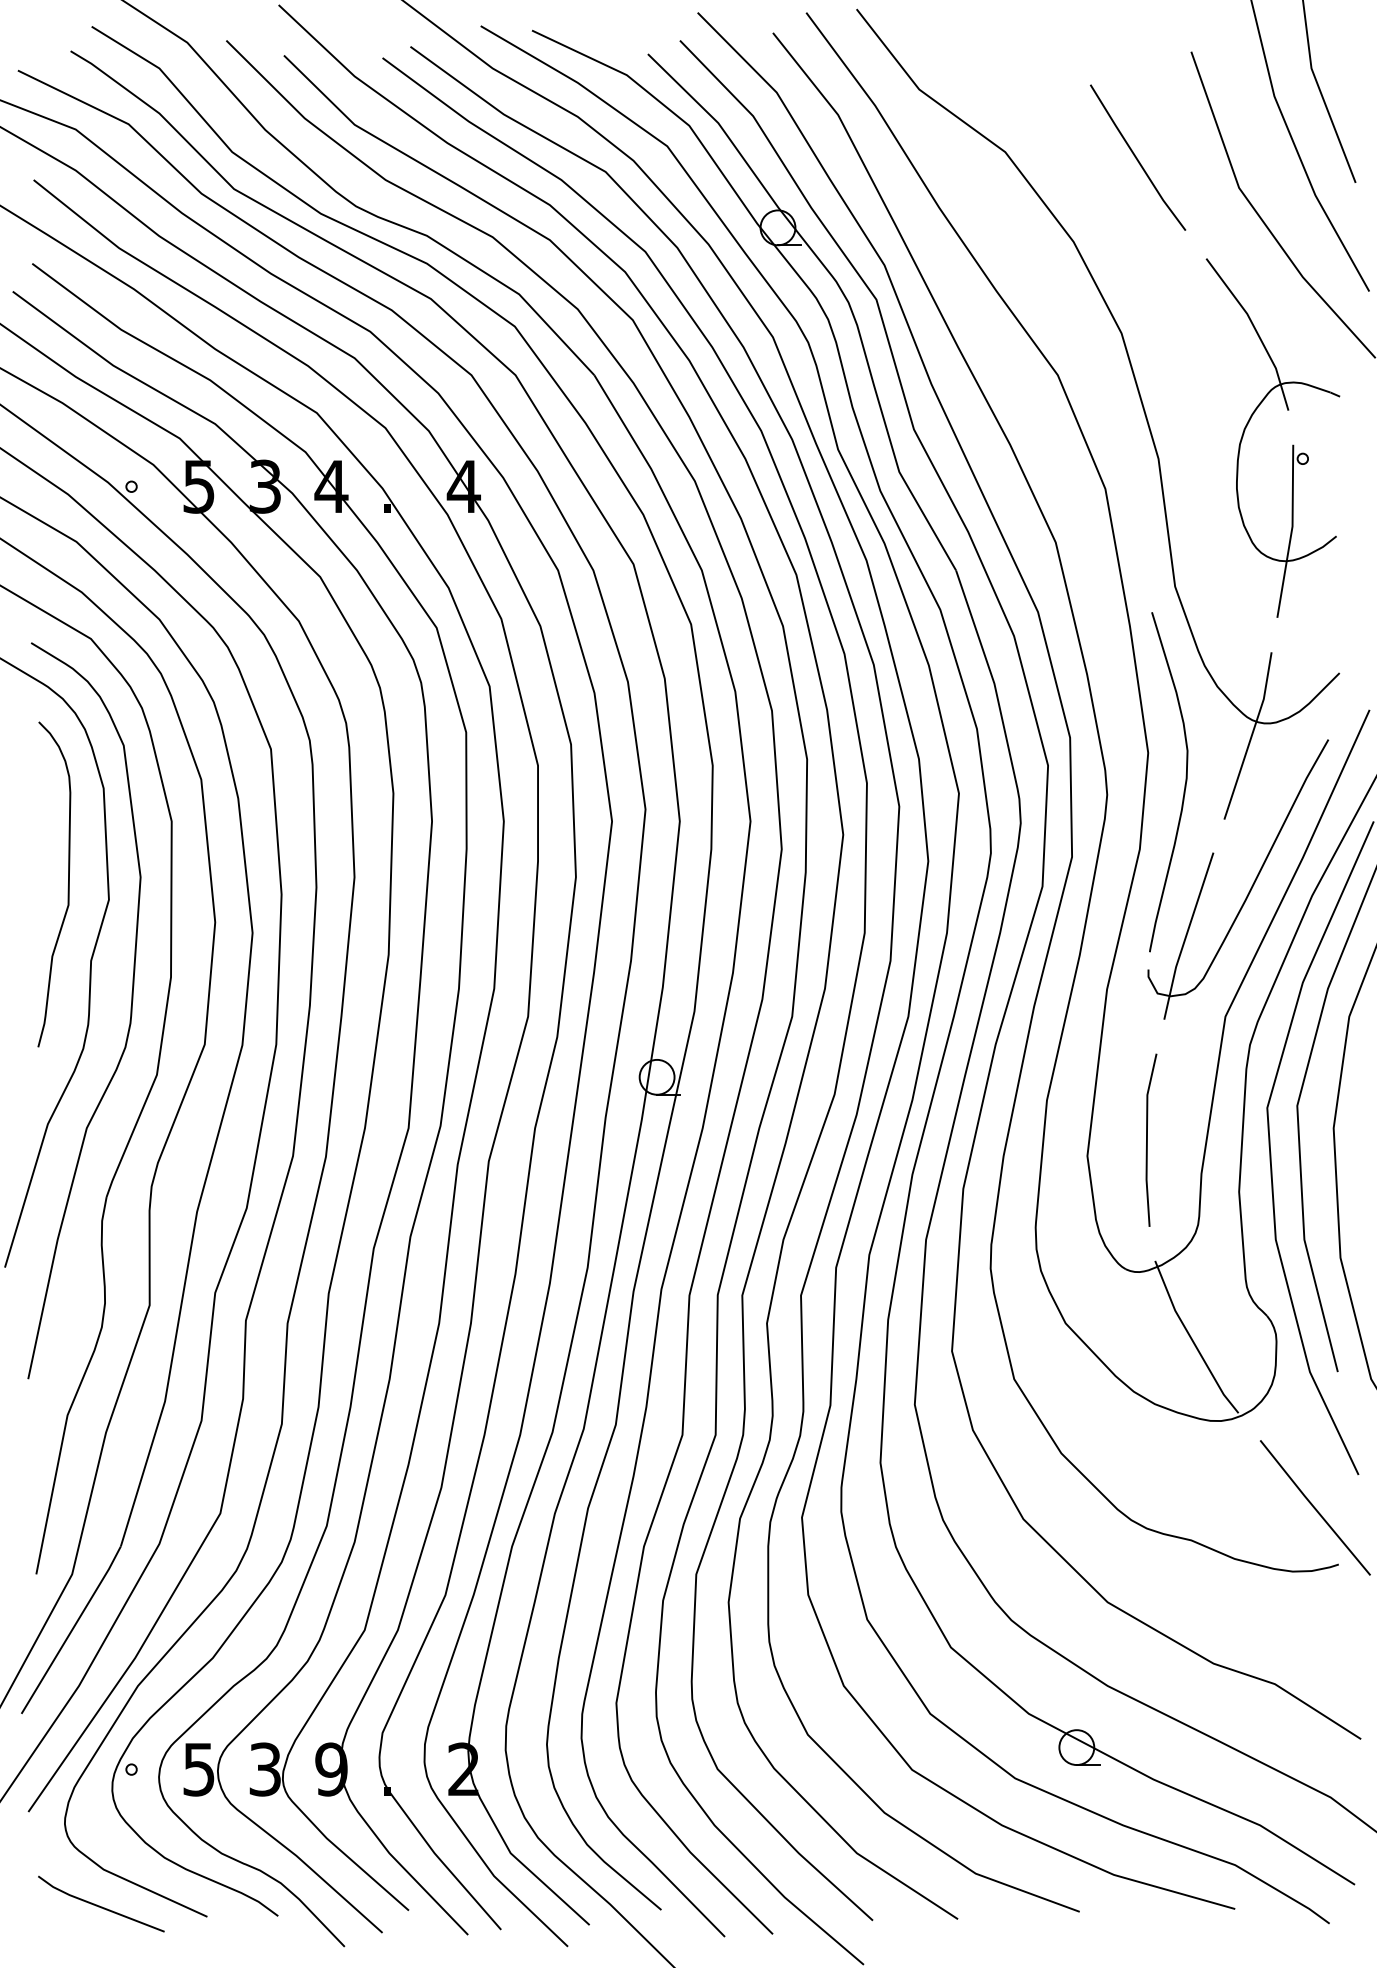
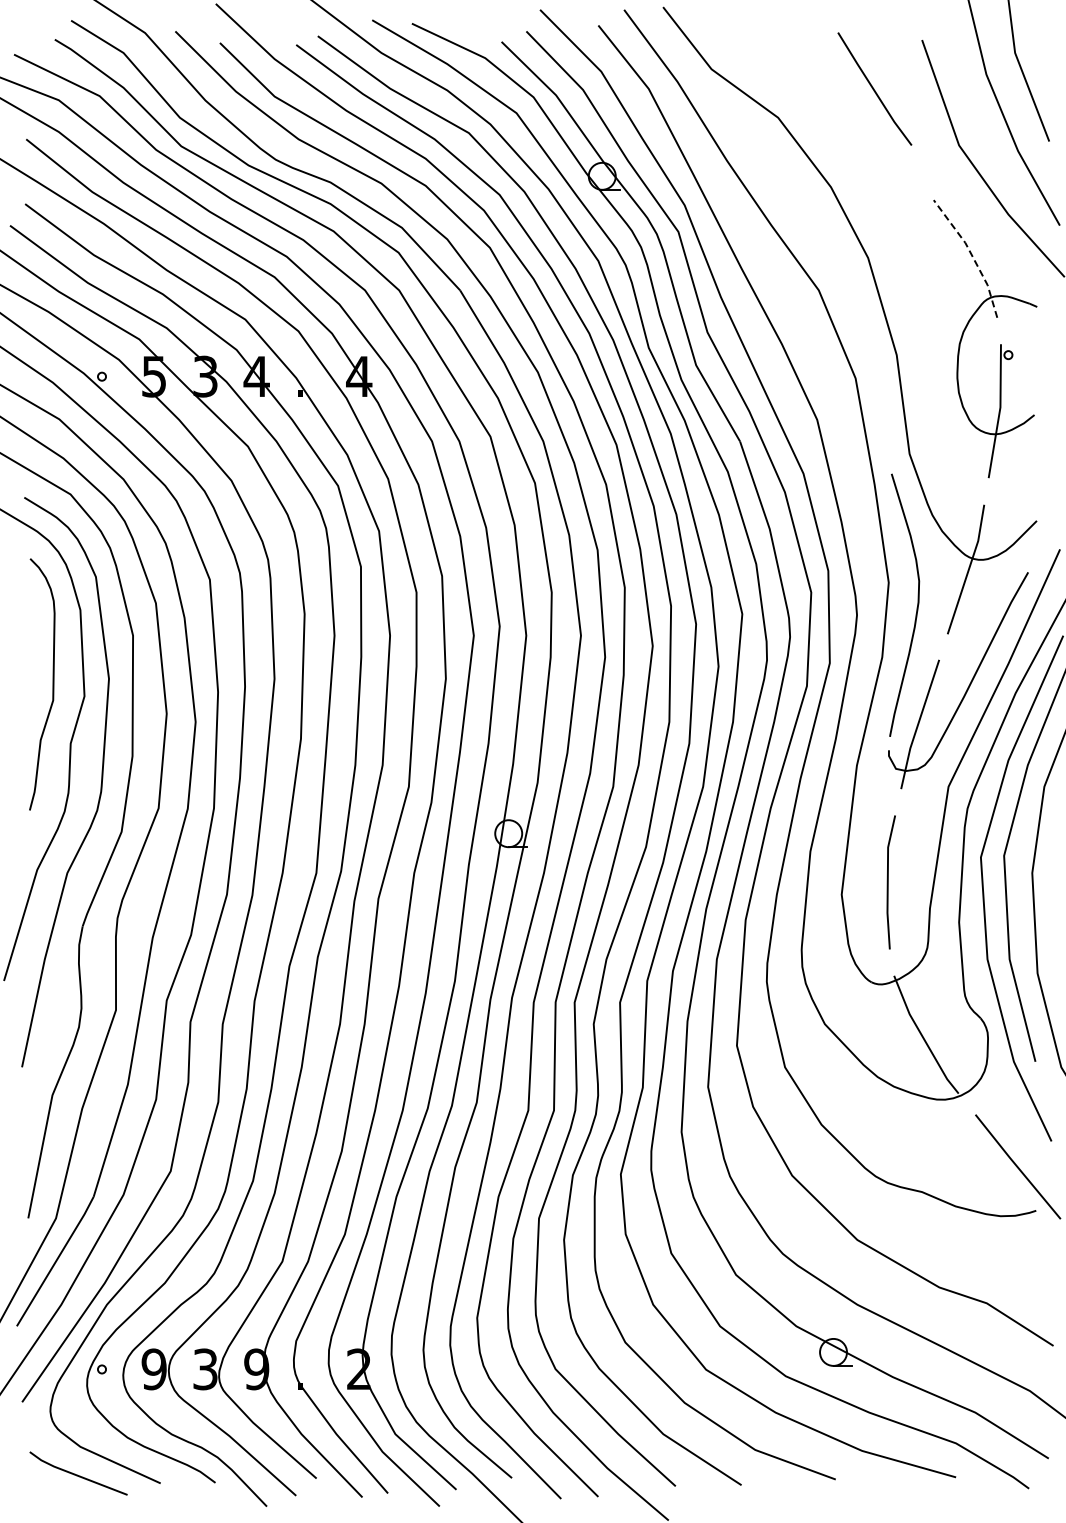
line: (1137, 156) -> (874, 88), moved
line: (1255, 330) -> (971, 255), solid -> dashed
text: (198, 1769) -> (153, 1369), 5 -> 9

